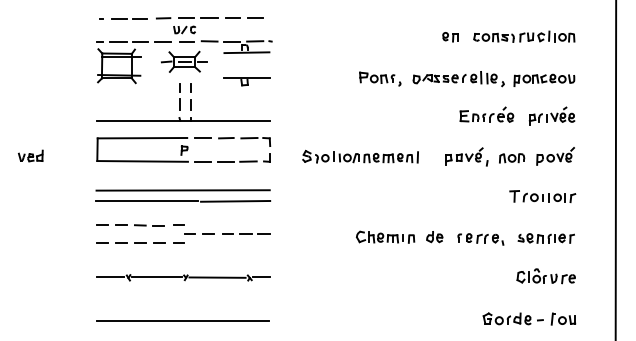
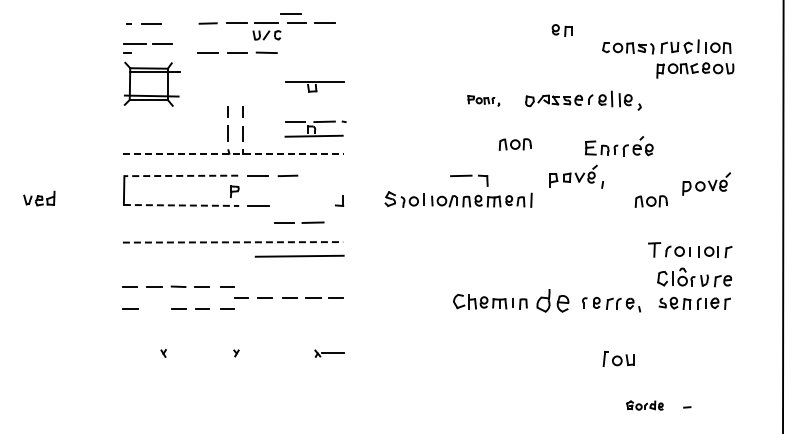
line: (228, 10) -> (290, 13), added
line: (140, 18) -> (178, 23), removed
part: (184, 30) -> (266, 35), moved
part: (450, 37) -> (561, 30), moved
line: (127, 41) -> (146, 43), moved
part: (248, 46) -> (315, 128), moved
part: (184, 61) -> (234, 78), removed
part: (380, 78) -> (483, 100), size x0.6
part: (544, 80) -> (695, 70), moved
part: (246, 81) -> (314, 86), moved
part: (404, 113) -> (514, 144), added
part: (551, 115) -> (701, 147), removed
line: (184, 120) -> (234, 153), solid -> dashed
line: (142, 137) -> (181, 175), solid -> dashed
part: (255, 141) -> (469, 180), moved
part: (555, 155) -> (706, 183), moved
part: (466, 156) -> (576, 176), moved
line: (142, 161) -> (181, 205), solid -> dashed
line: (239, 161) -> (301, 222), moved
line: (183, 190) -> (233, 242), solid -> dashed
line: (146, 201) -> (186, 256), removed
part: (434, 236) -> (552, 301), size x1.6
line: (121, 242) -> (154, 308), removed
part: (546, 276) -> (694, 277), moved
line: (110, 277) -> (140, 352), removed
line: (156, 277) -> (199, 352), removed
line: (217, 277) -> (276, 352), removed
part: (506, 318) -> (644, 405), size x0.6
part: (563, 318) -> (618, 358), moved
line: (182, 321) -> (232, 408), removed

